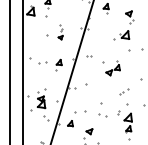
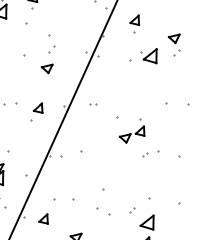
part: (60, 31) -> (48, 53), size x1.43
part: (121, 35) -> (143, 55), moved
part: (124, 91) -> (150, 153), moved

